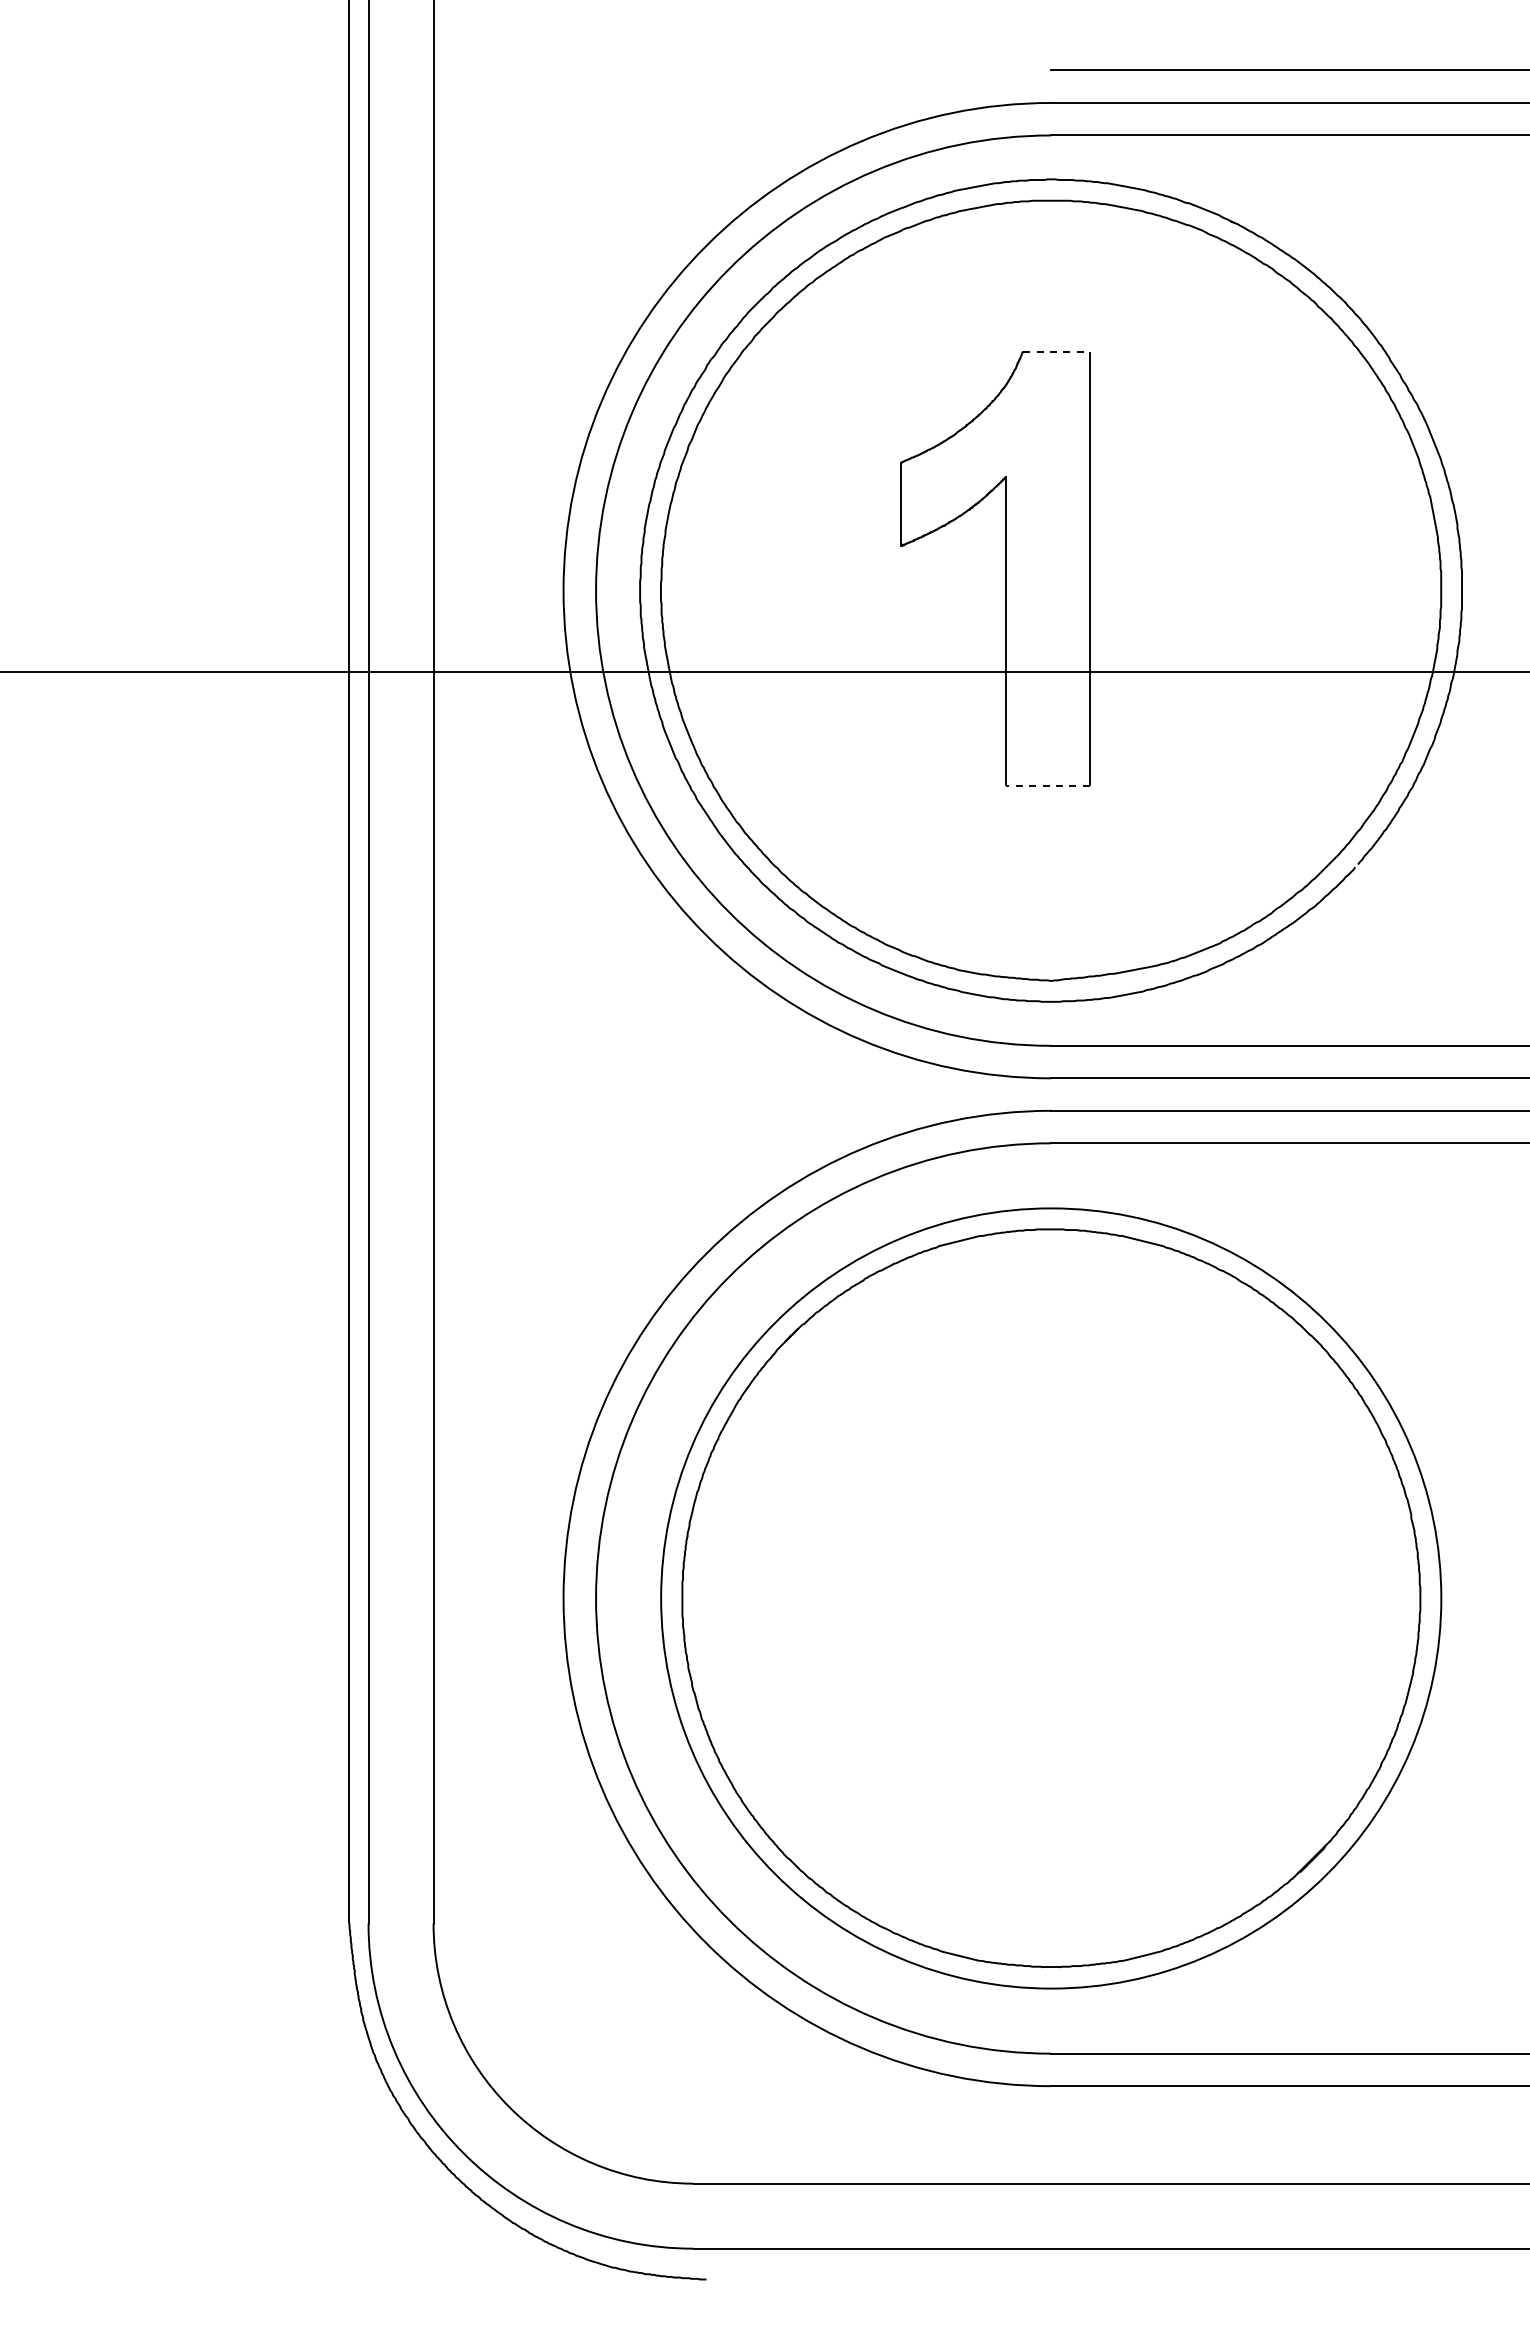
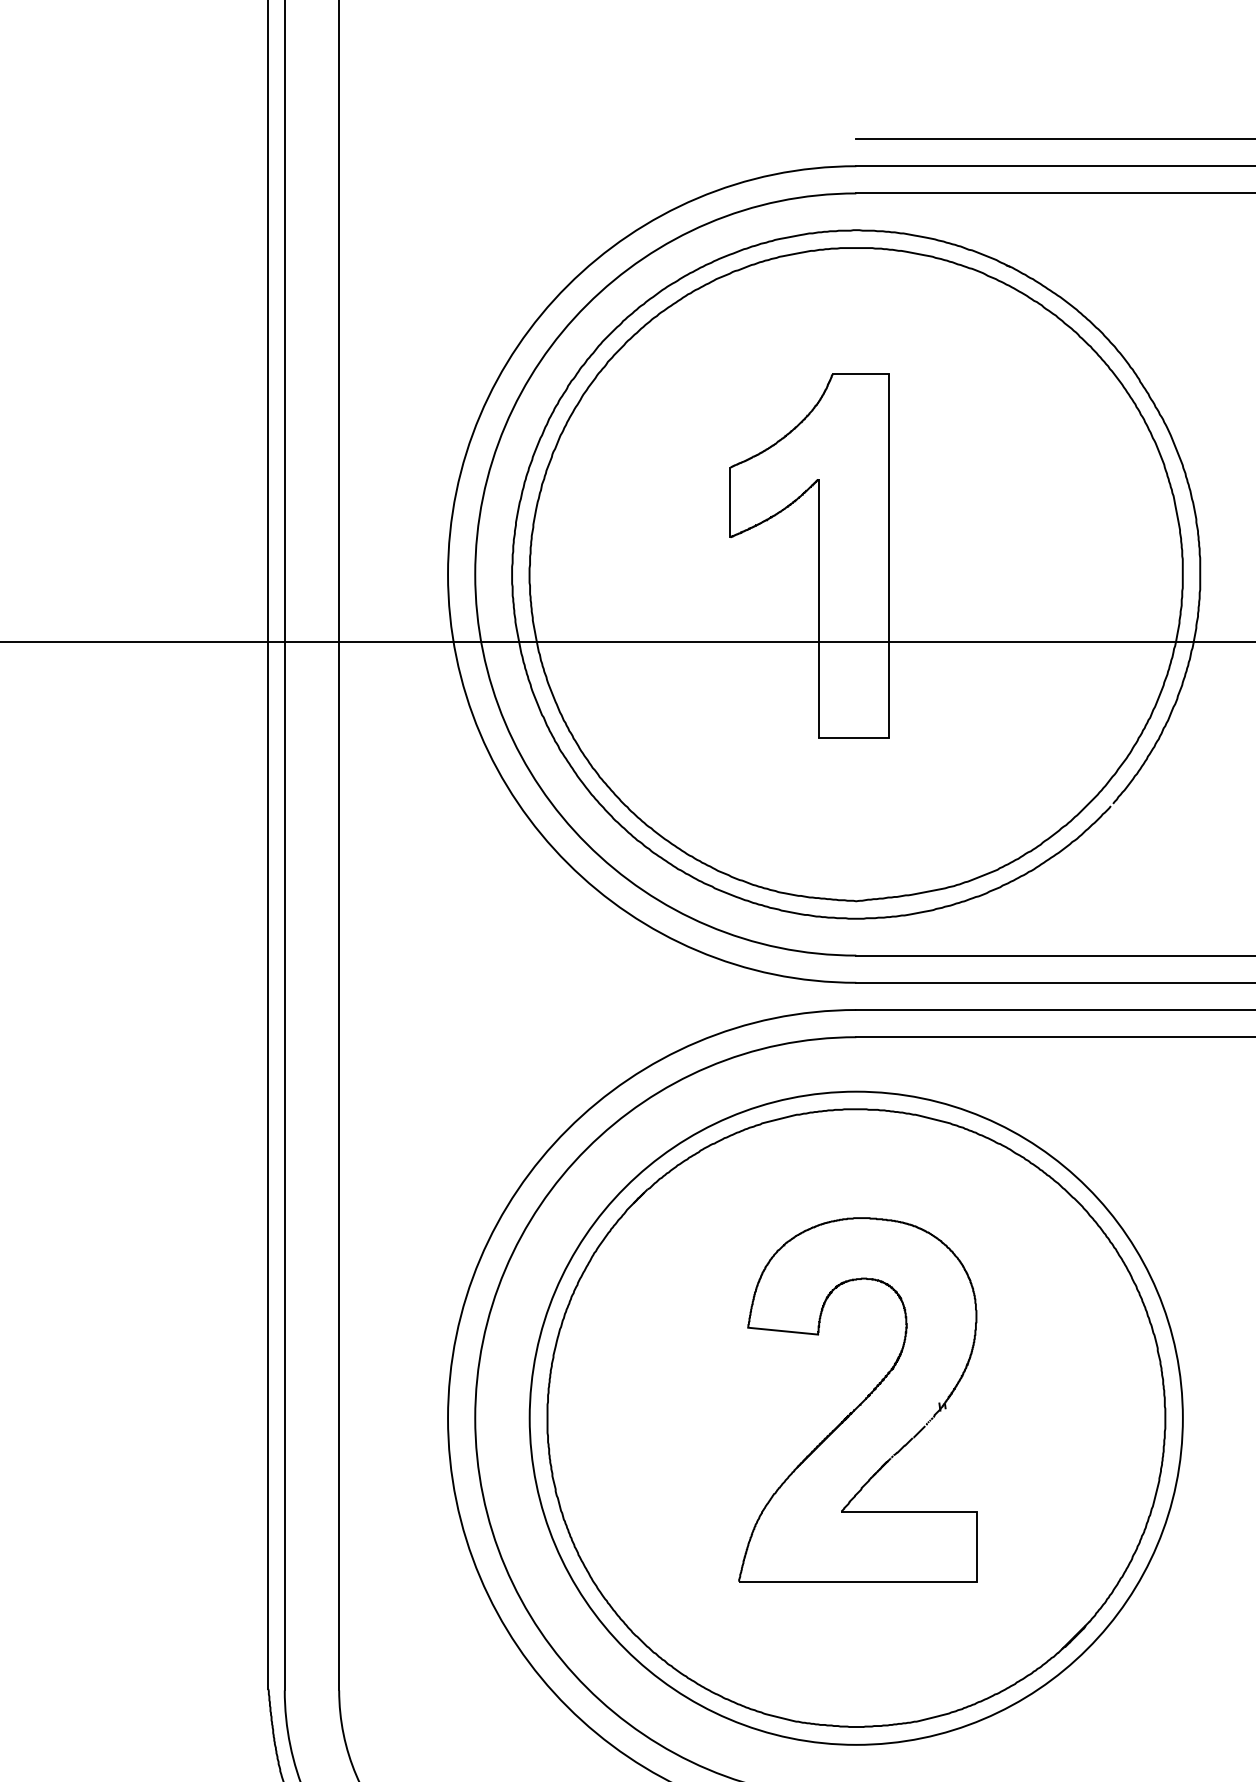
line: (1056, 351) -> (860, 374), dashed -> solid
line: (1048, 785) -> (854, 737), dashed -> solid
part: (1052, 1576) -> (857, 1399), added

